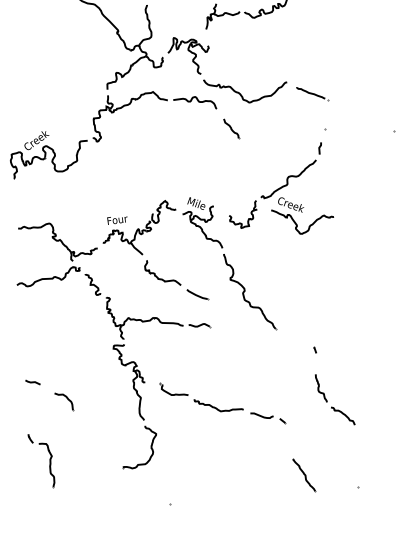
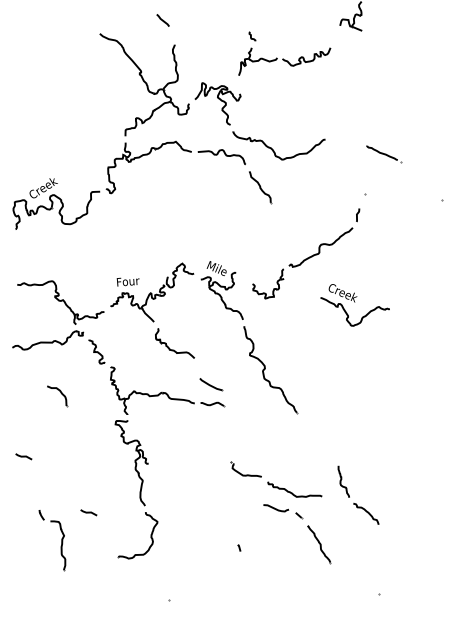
part: (313, 94) -> (384, 154), moved
part: (231, 129) -> (260, 188), size x1.4
part: (302, 215) -> (354, 305), moved
part: (197, 294) -> (211, 384), moved
part: (315, 349) -> (239, 547), moved
part: (201, 396) -> (276, 479), moved
part: (64, 402) -> (57, 396), moved
line: (93, 429) -> (88, 512), added
part: (49, 460) -> (61, 540), moved
part: (304, 475) -> (319, 544), moved

